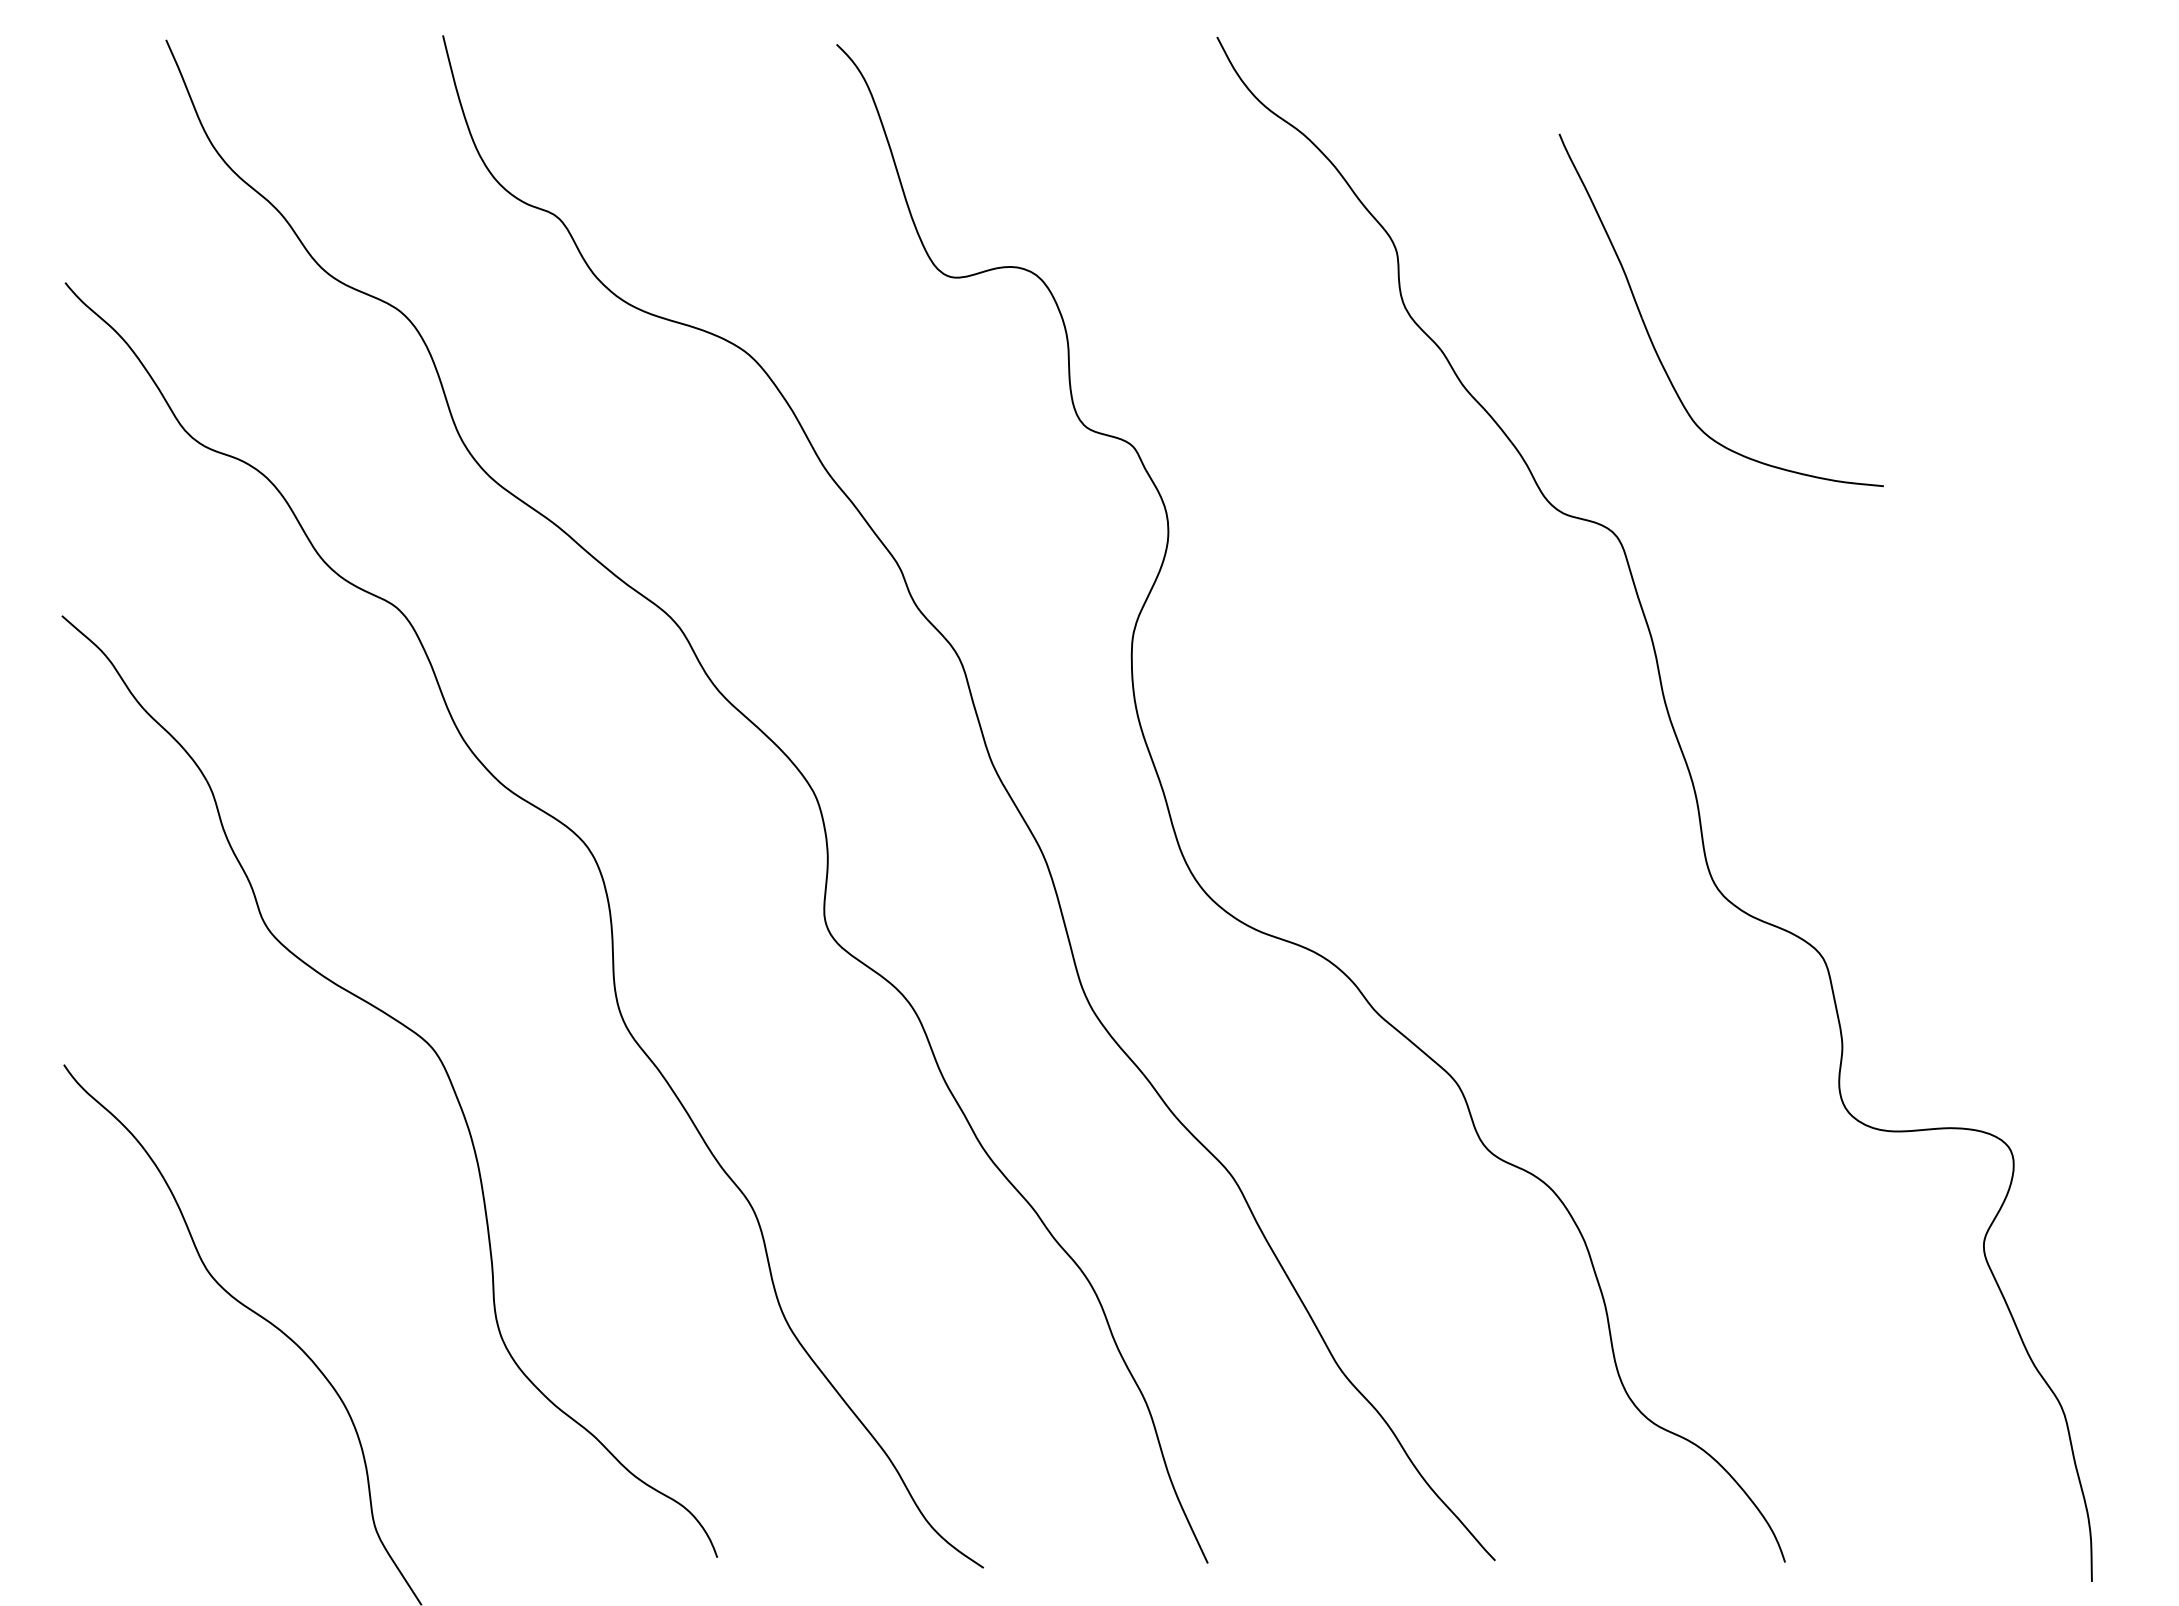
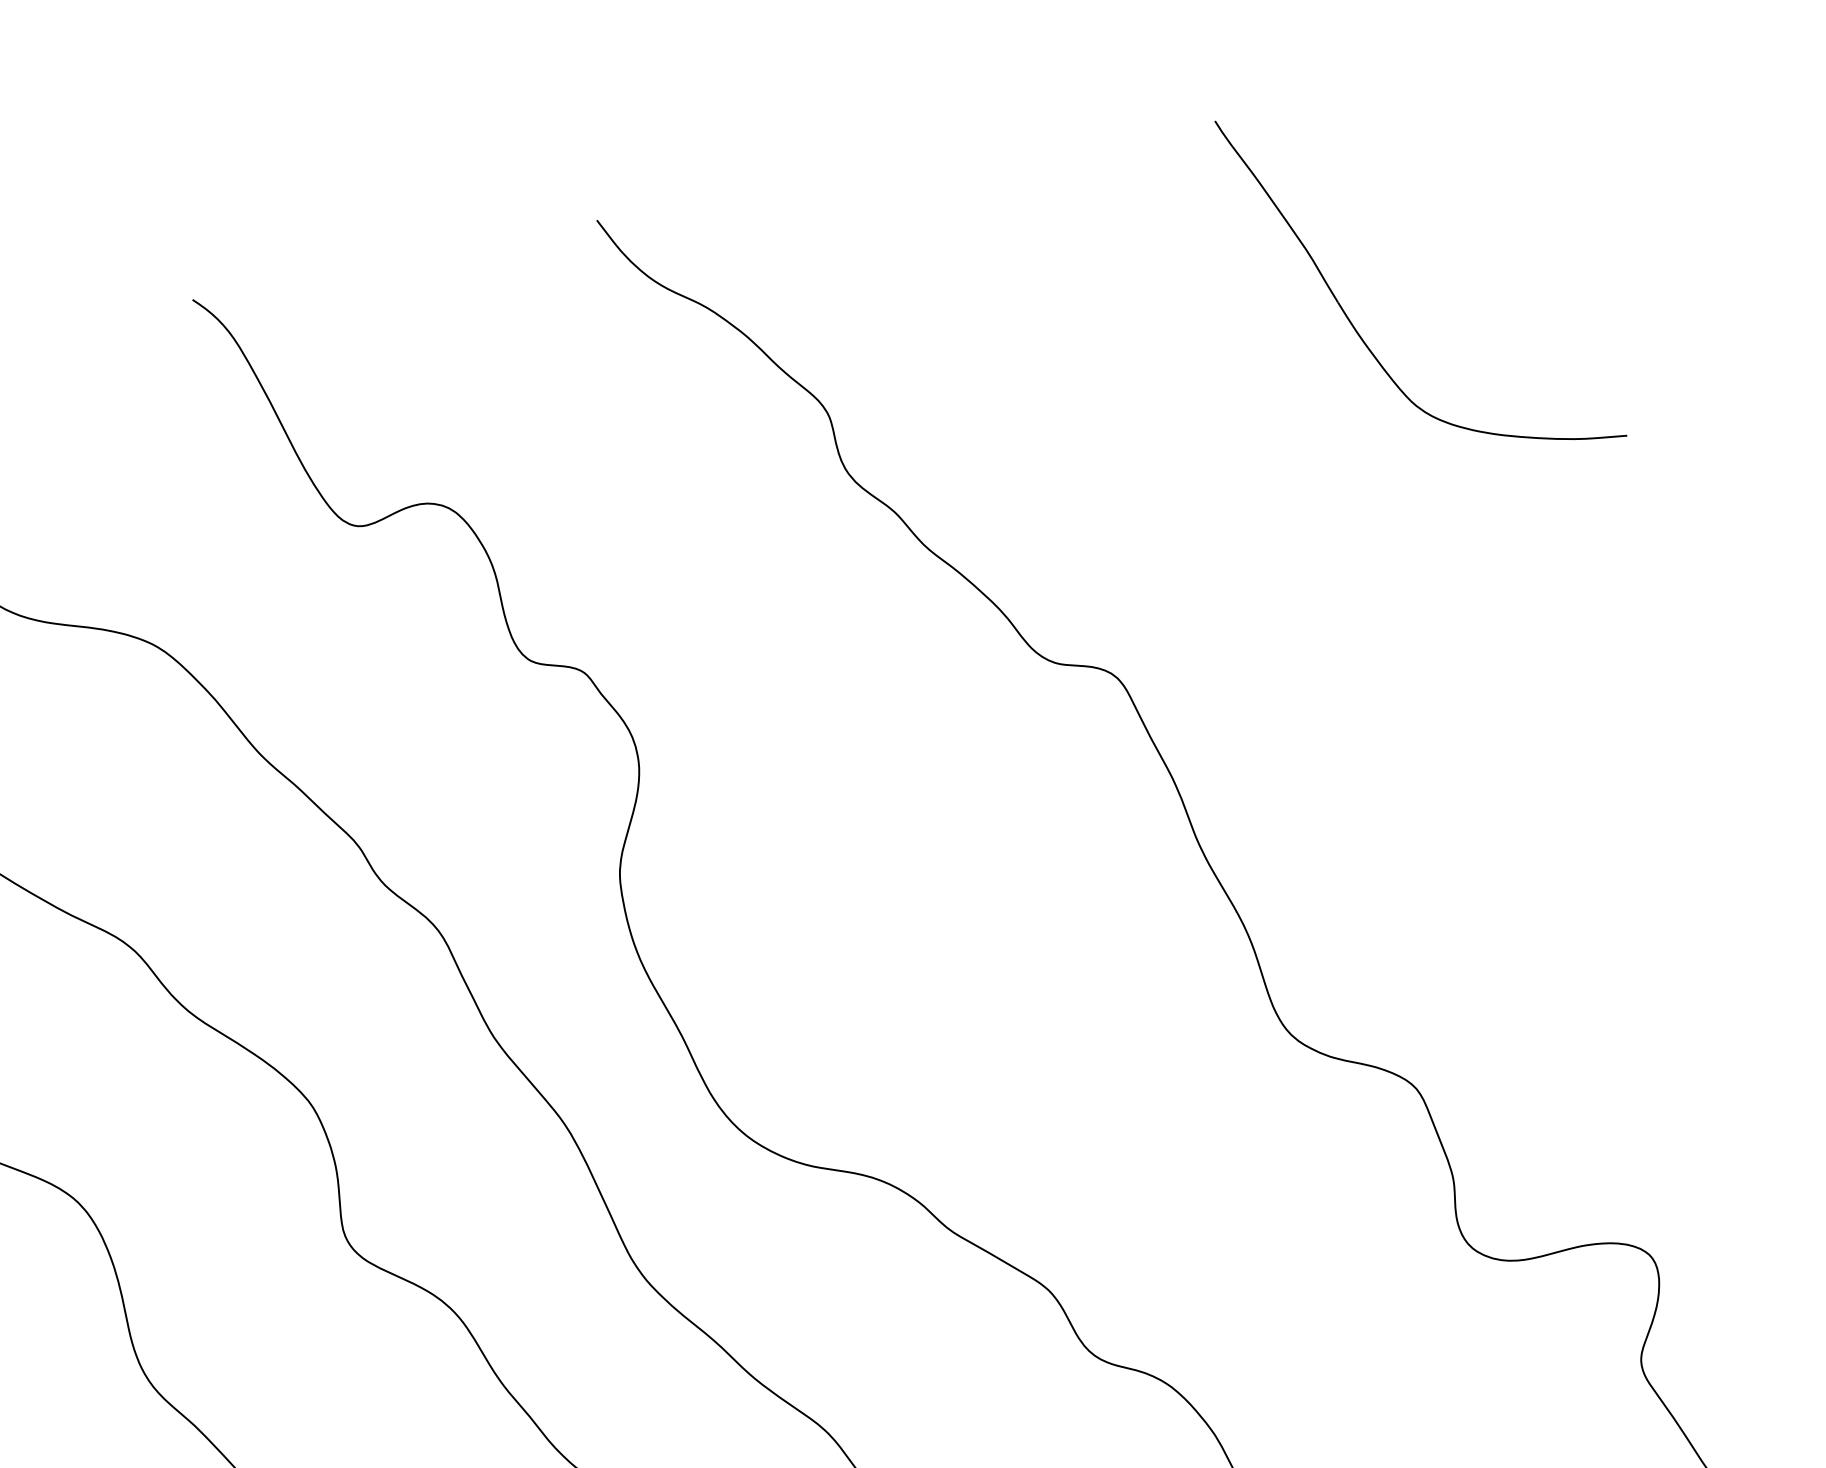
part: (1652, 340) -> (1353, 323), moved

